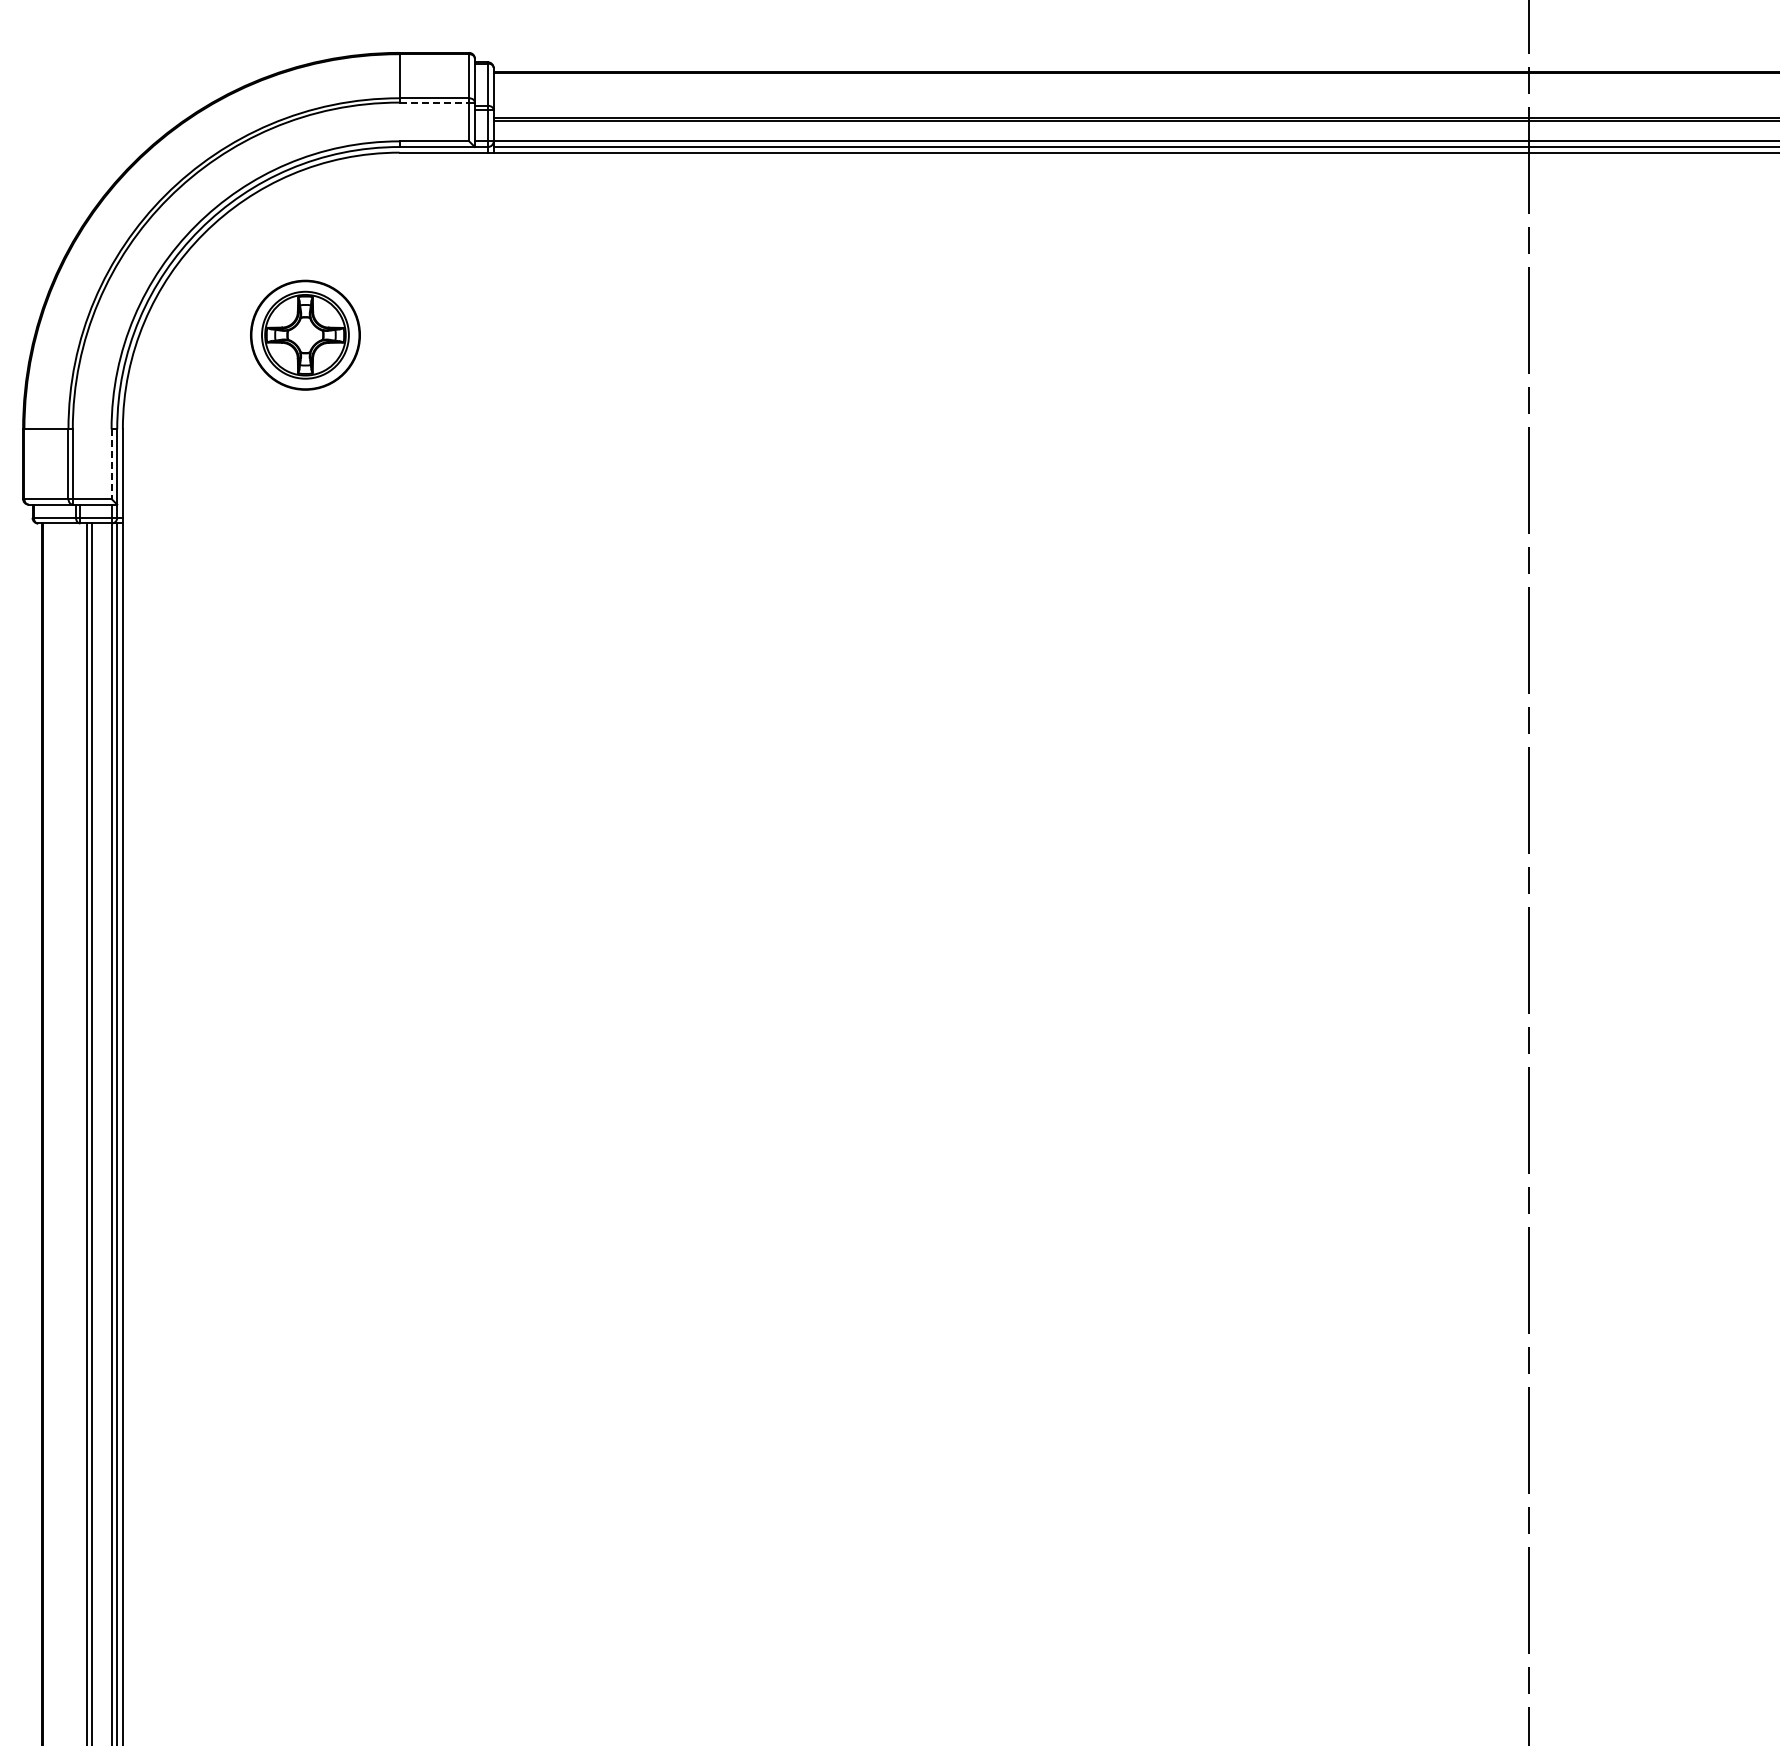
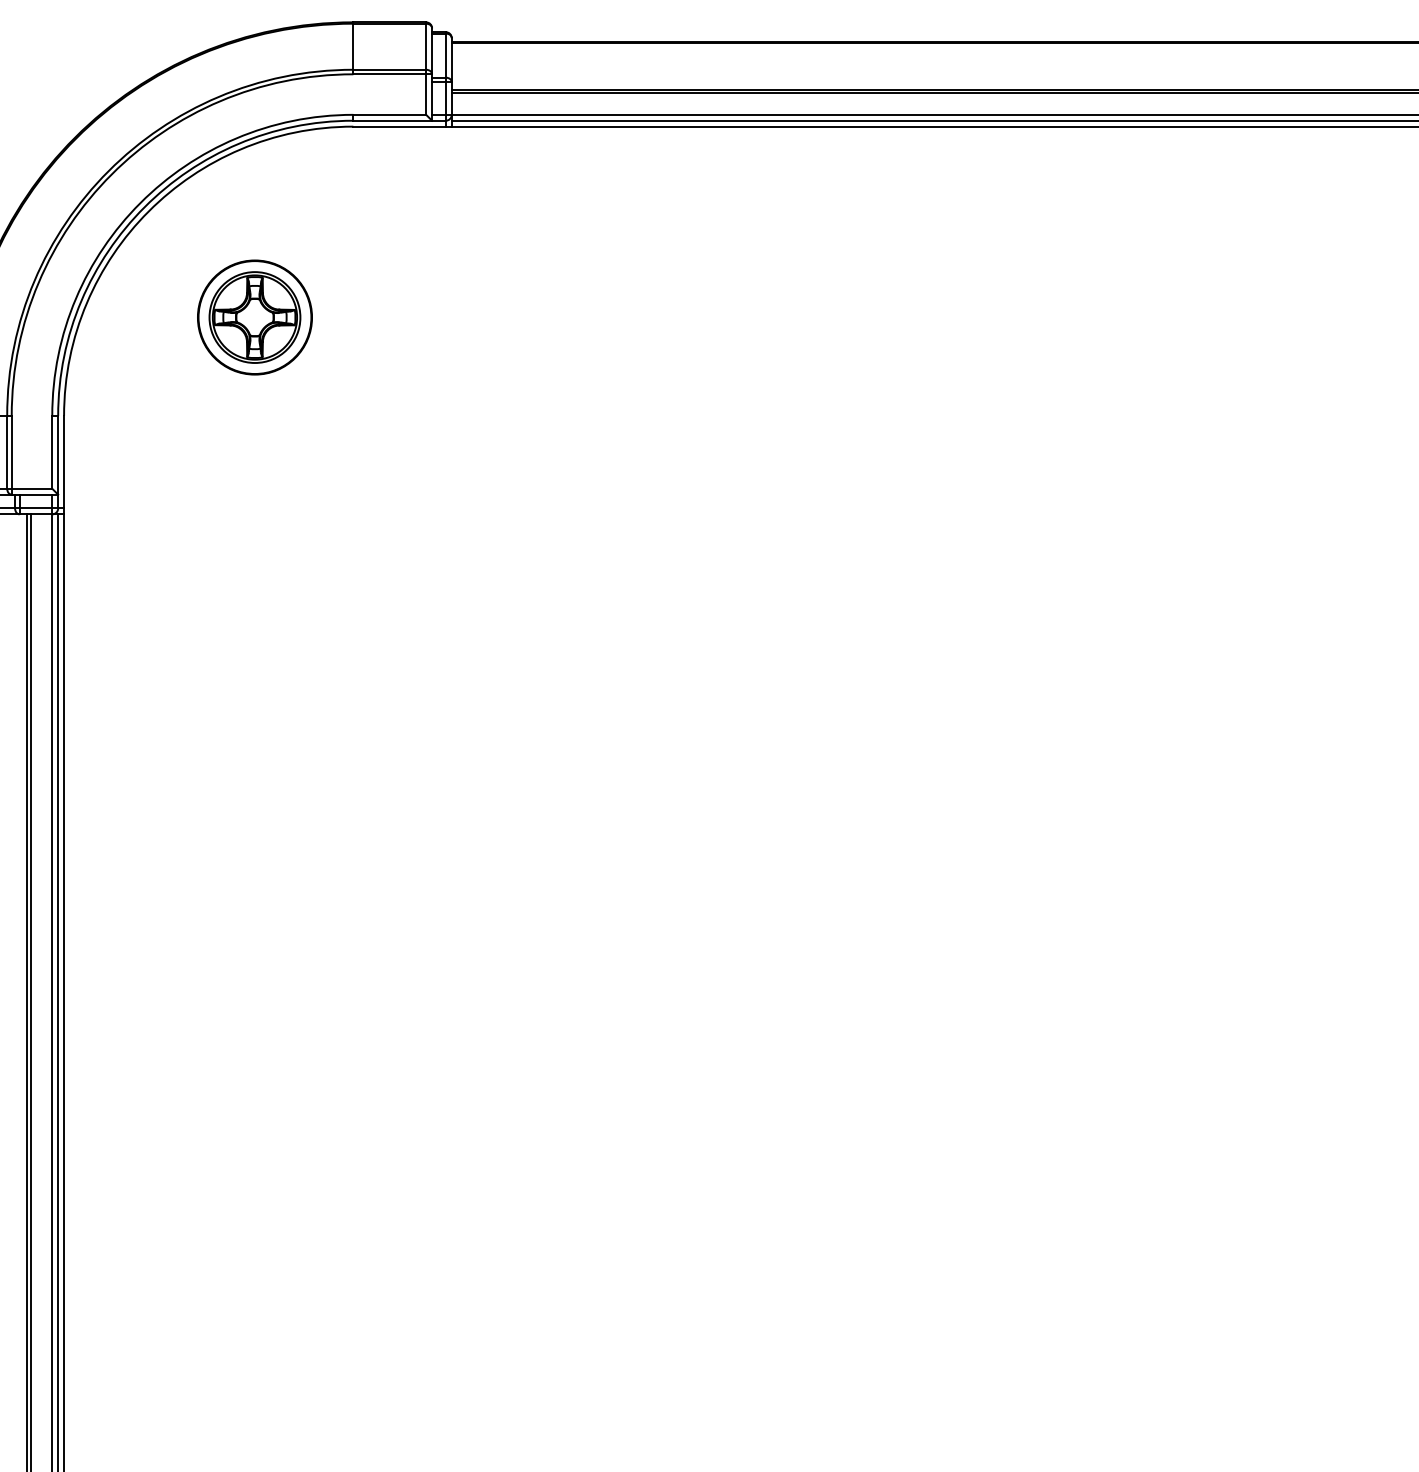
line: (434, 102) -> (389, 74), dashed -> solid
line: (111, 464) -> (52, 452), dashed -> solid

